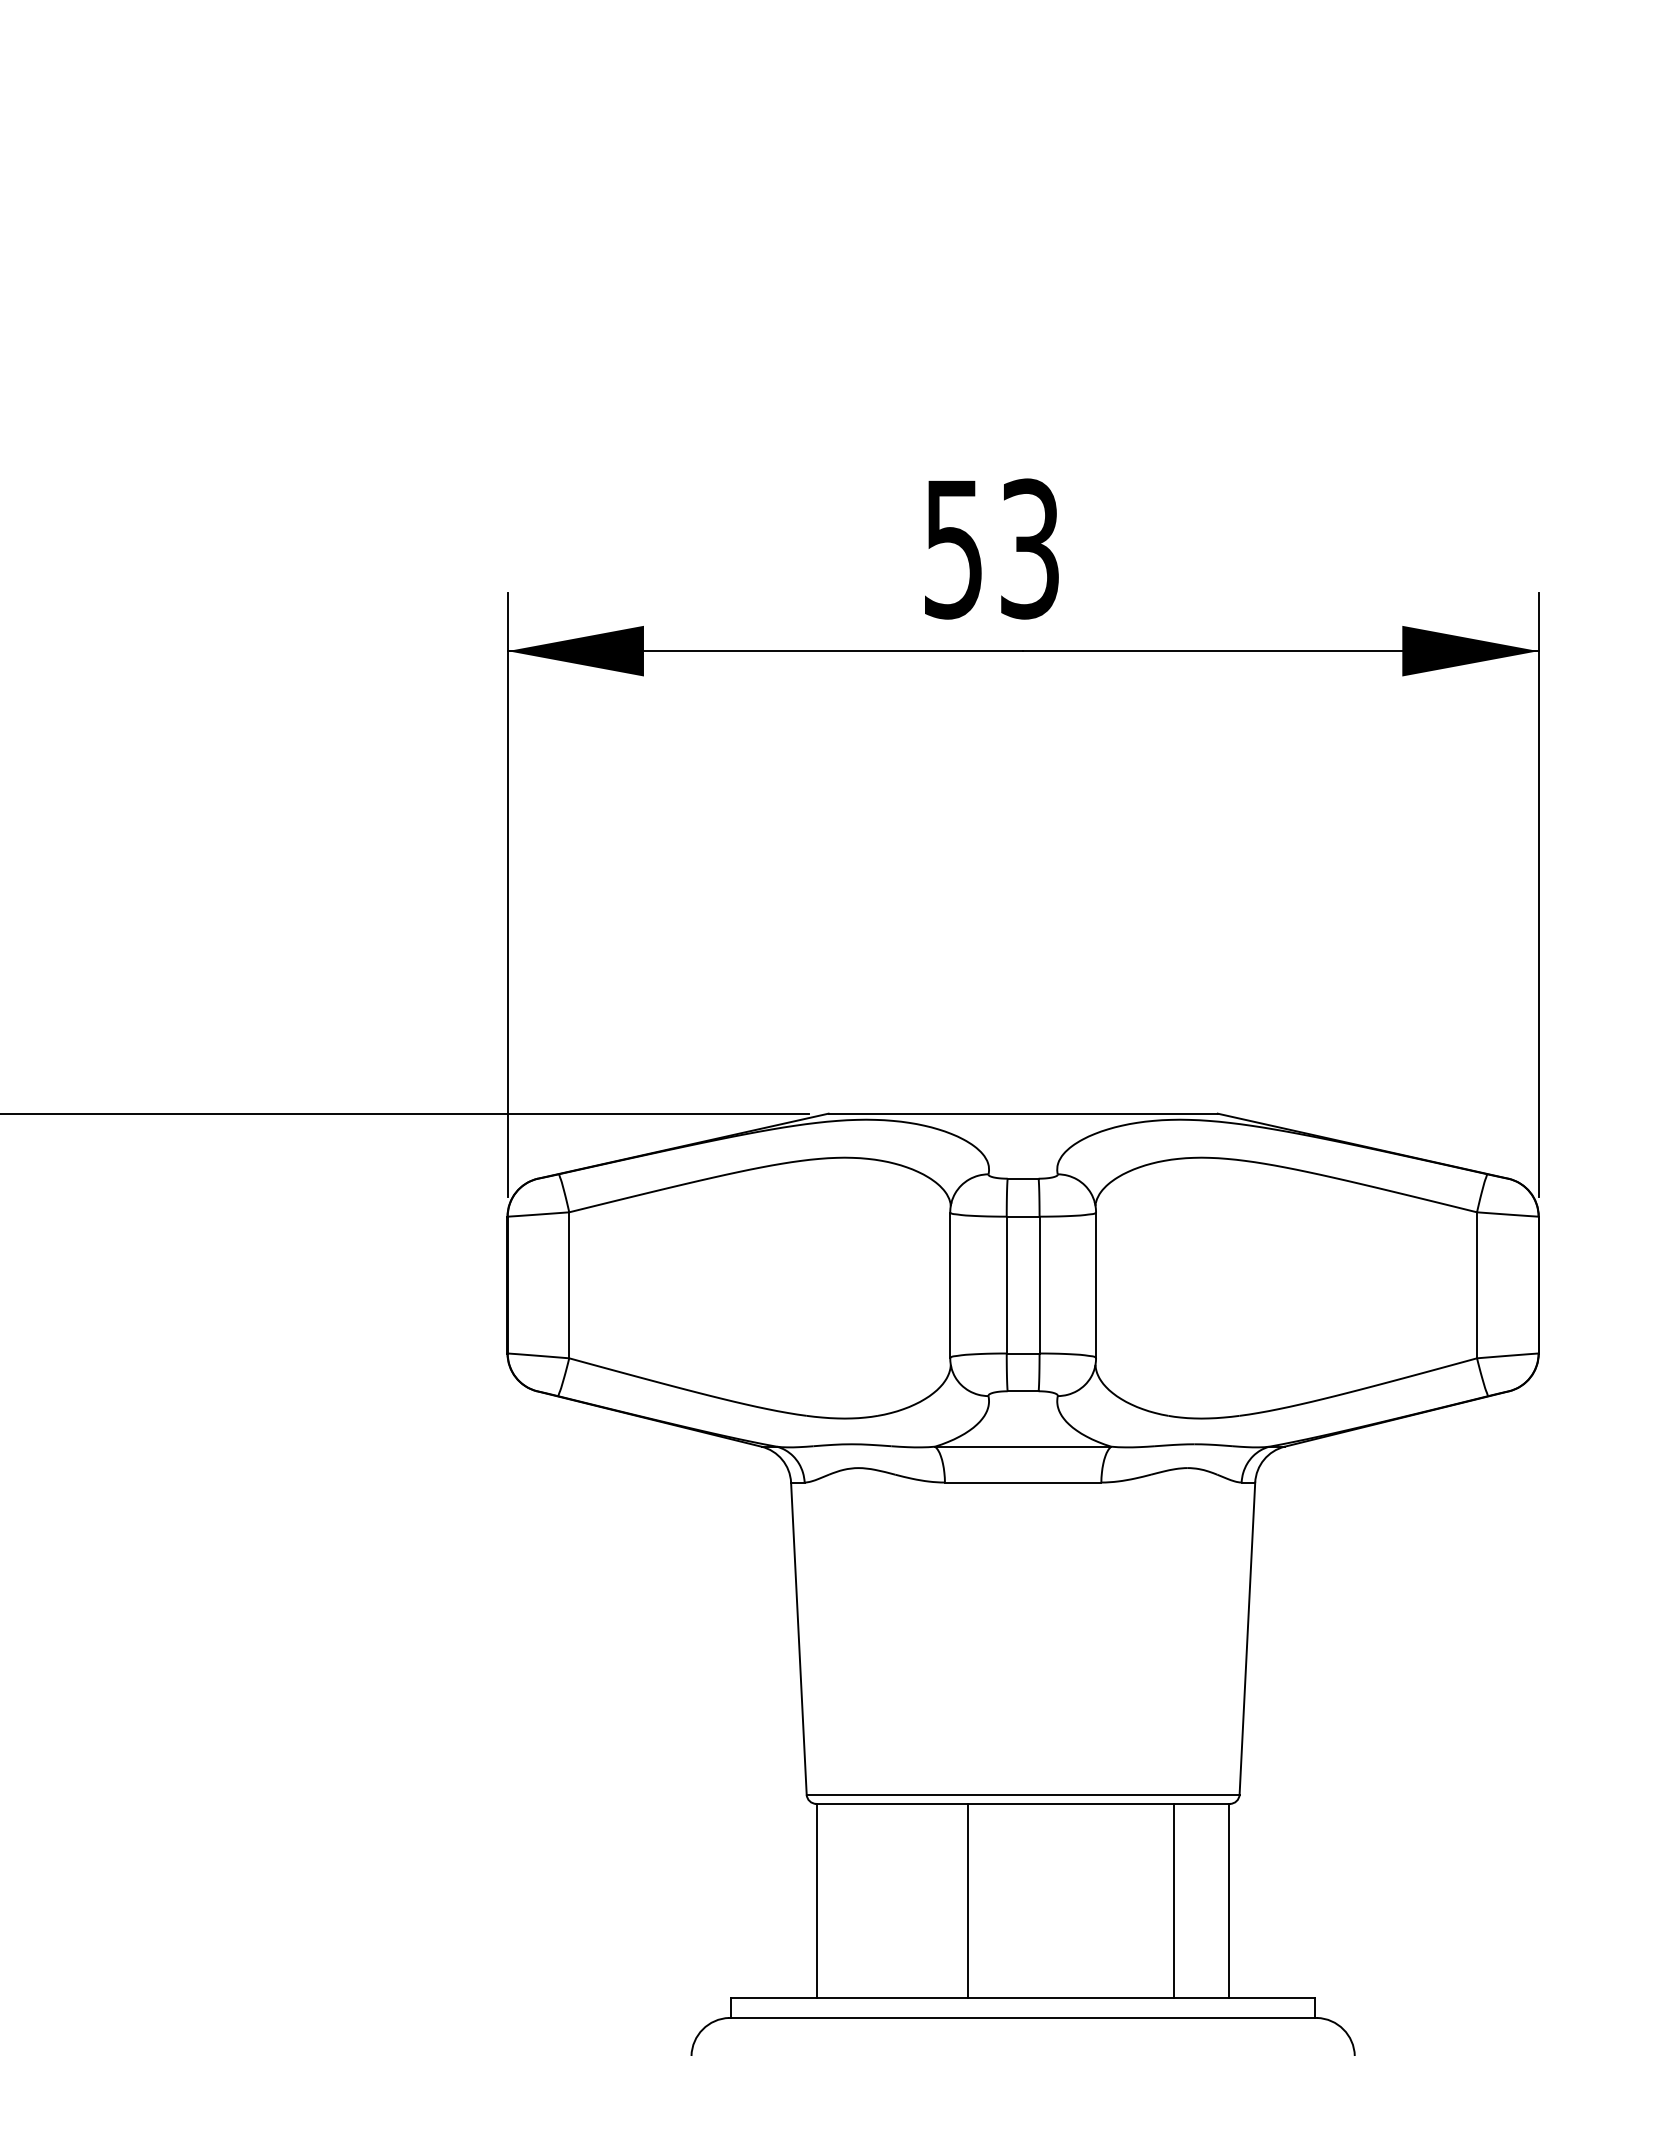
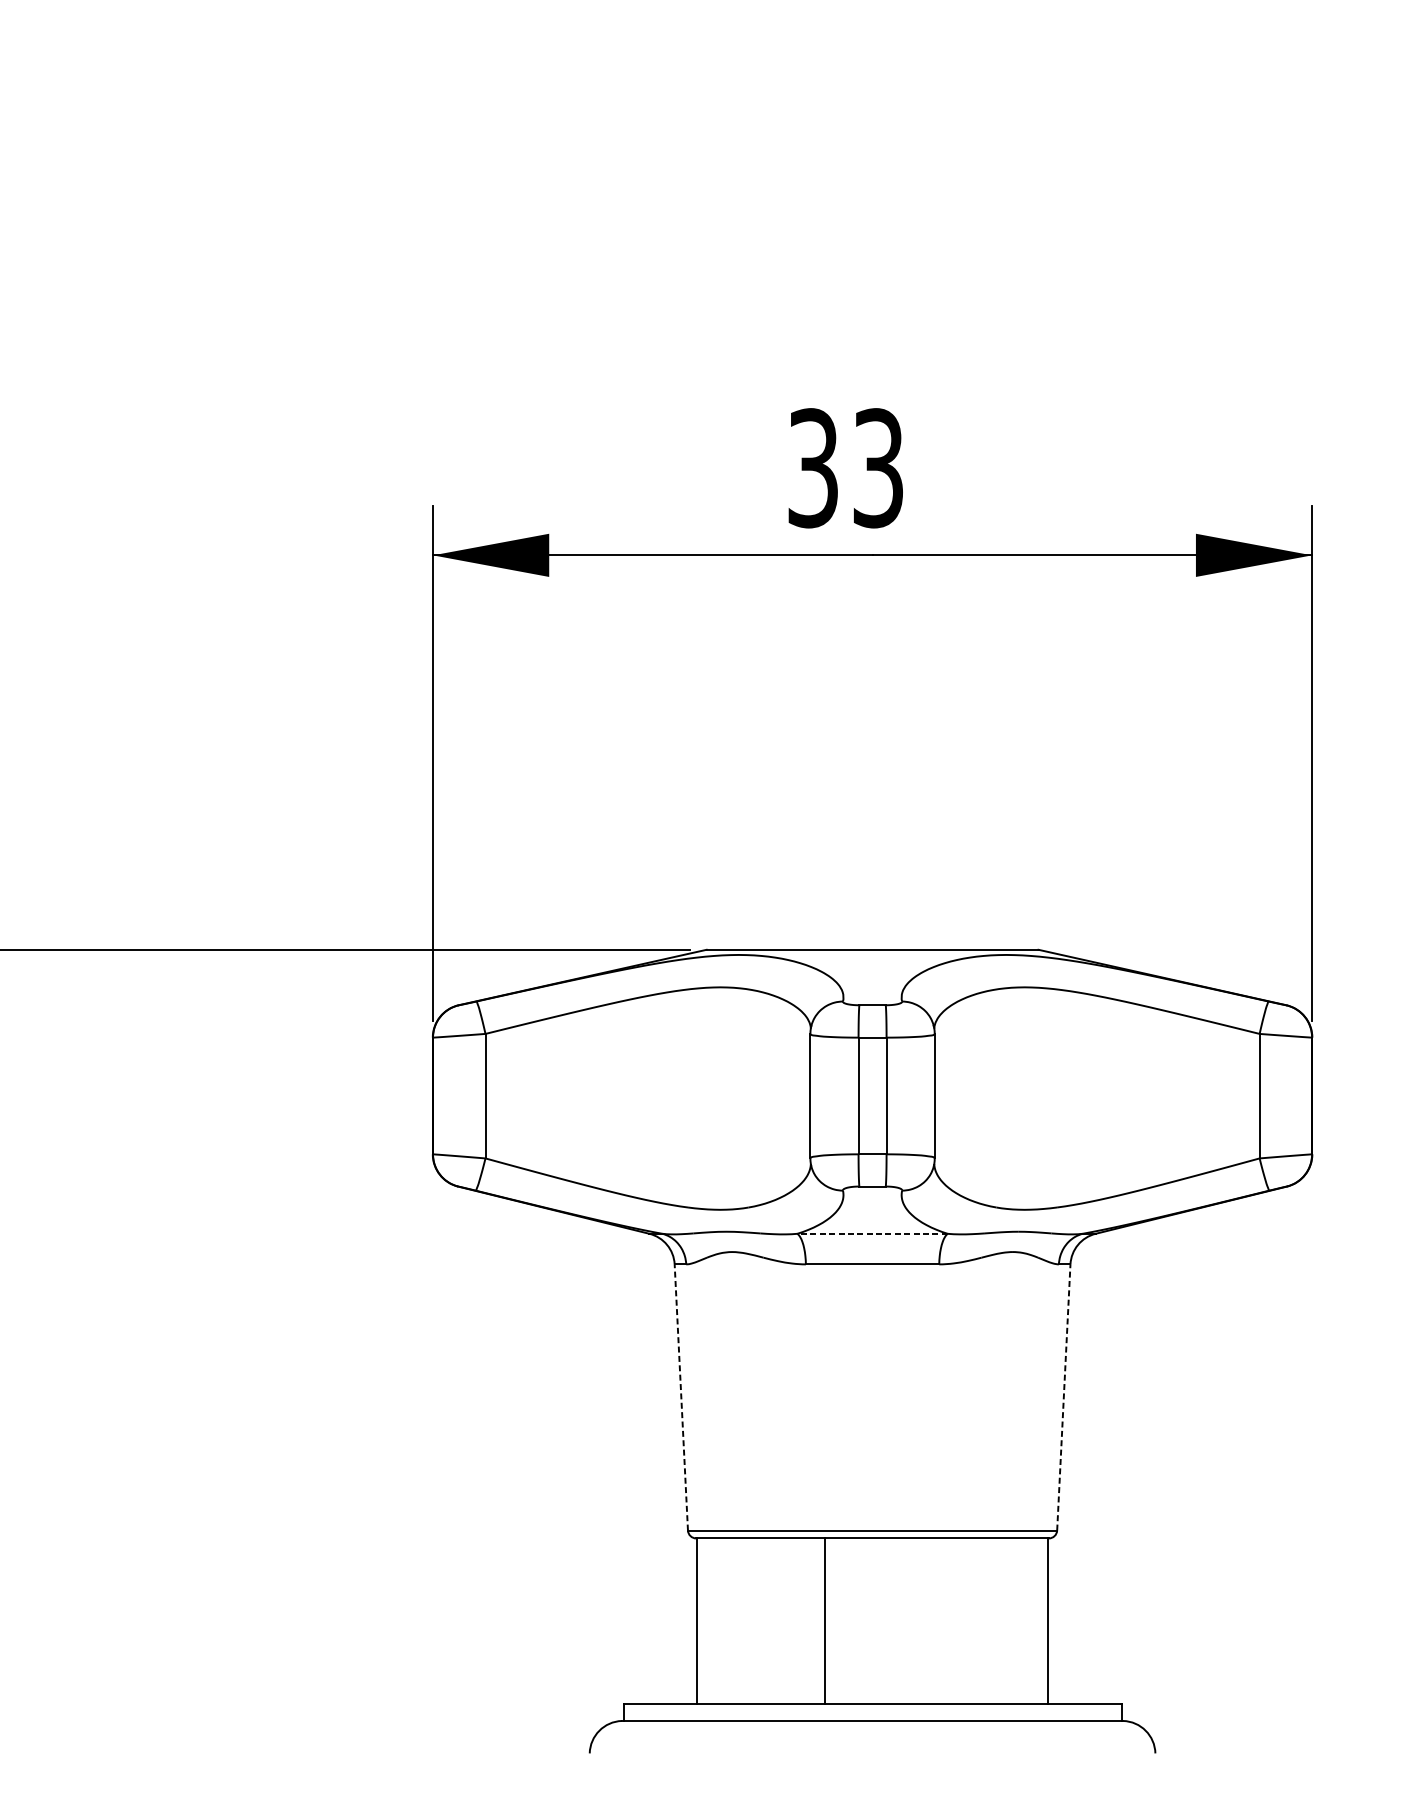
text: (953, 548) -> (813, 467), 53 -> 33
line: (1022, 1446) -> (872, 1233), solid -> dashed
line: (798, 1638) -> (680, 1397), solid -> dashed
line: (1247, 1638) -> (1063, 1397), solid -> dashed
line: (1174, 1900) -> (1001, 1620), removed

